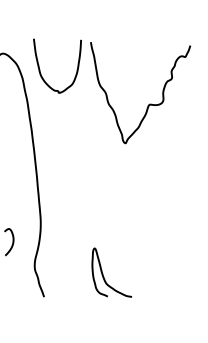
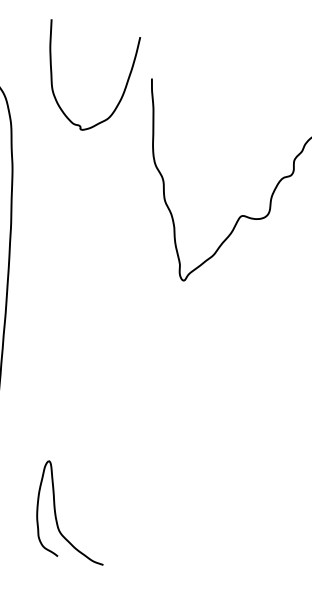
curve: (40, 69) -> (53, 79), moved
curve: (103, 273) -> (57, 511), moved

